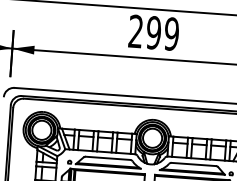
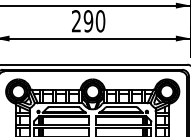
text: (171, 34) -> (100, 21), 299 -> 290

